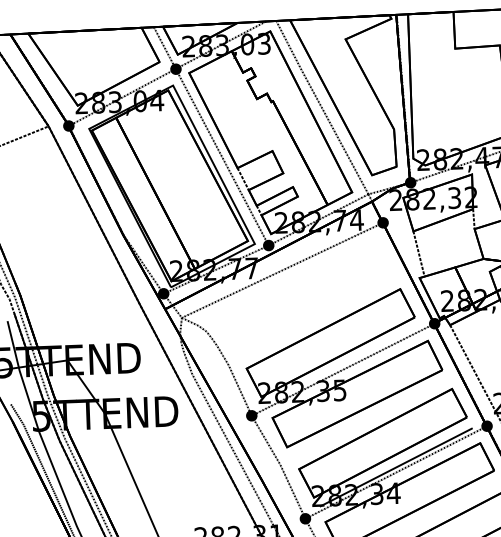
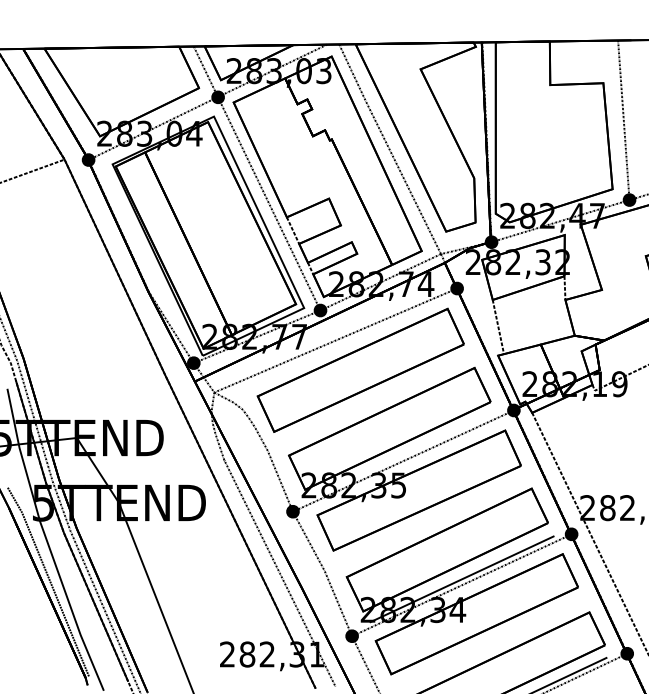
part: (304, 293) -> (360, 369), added

